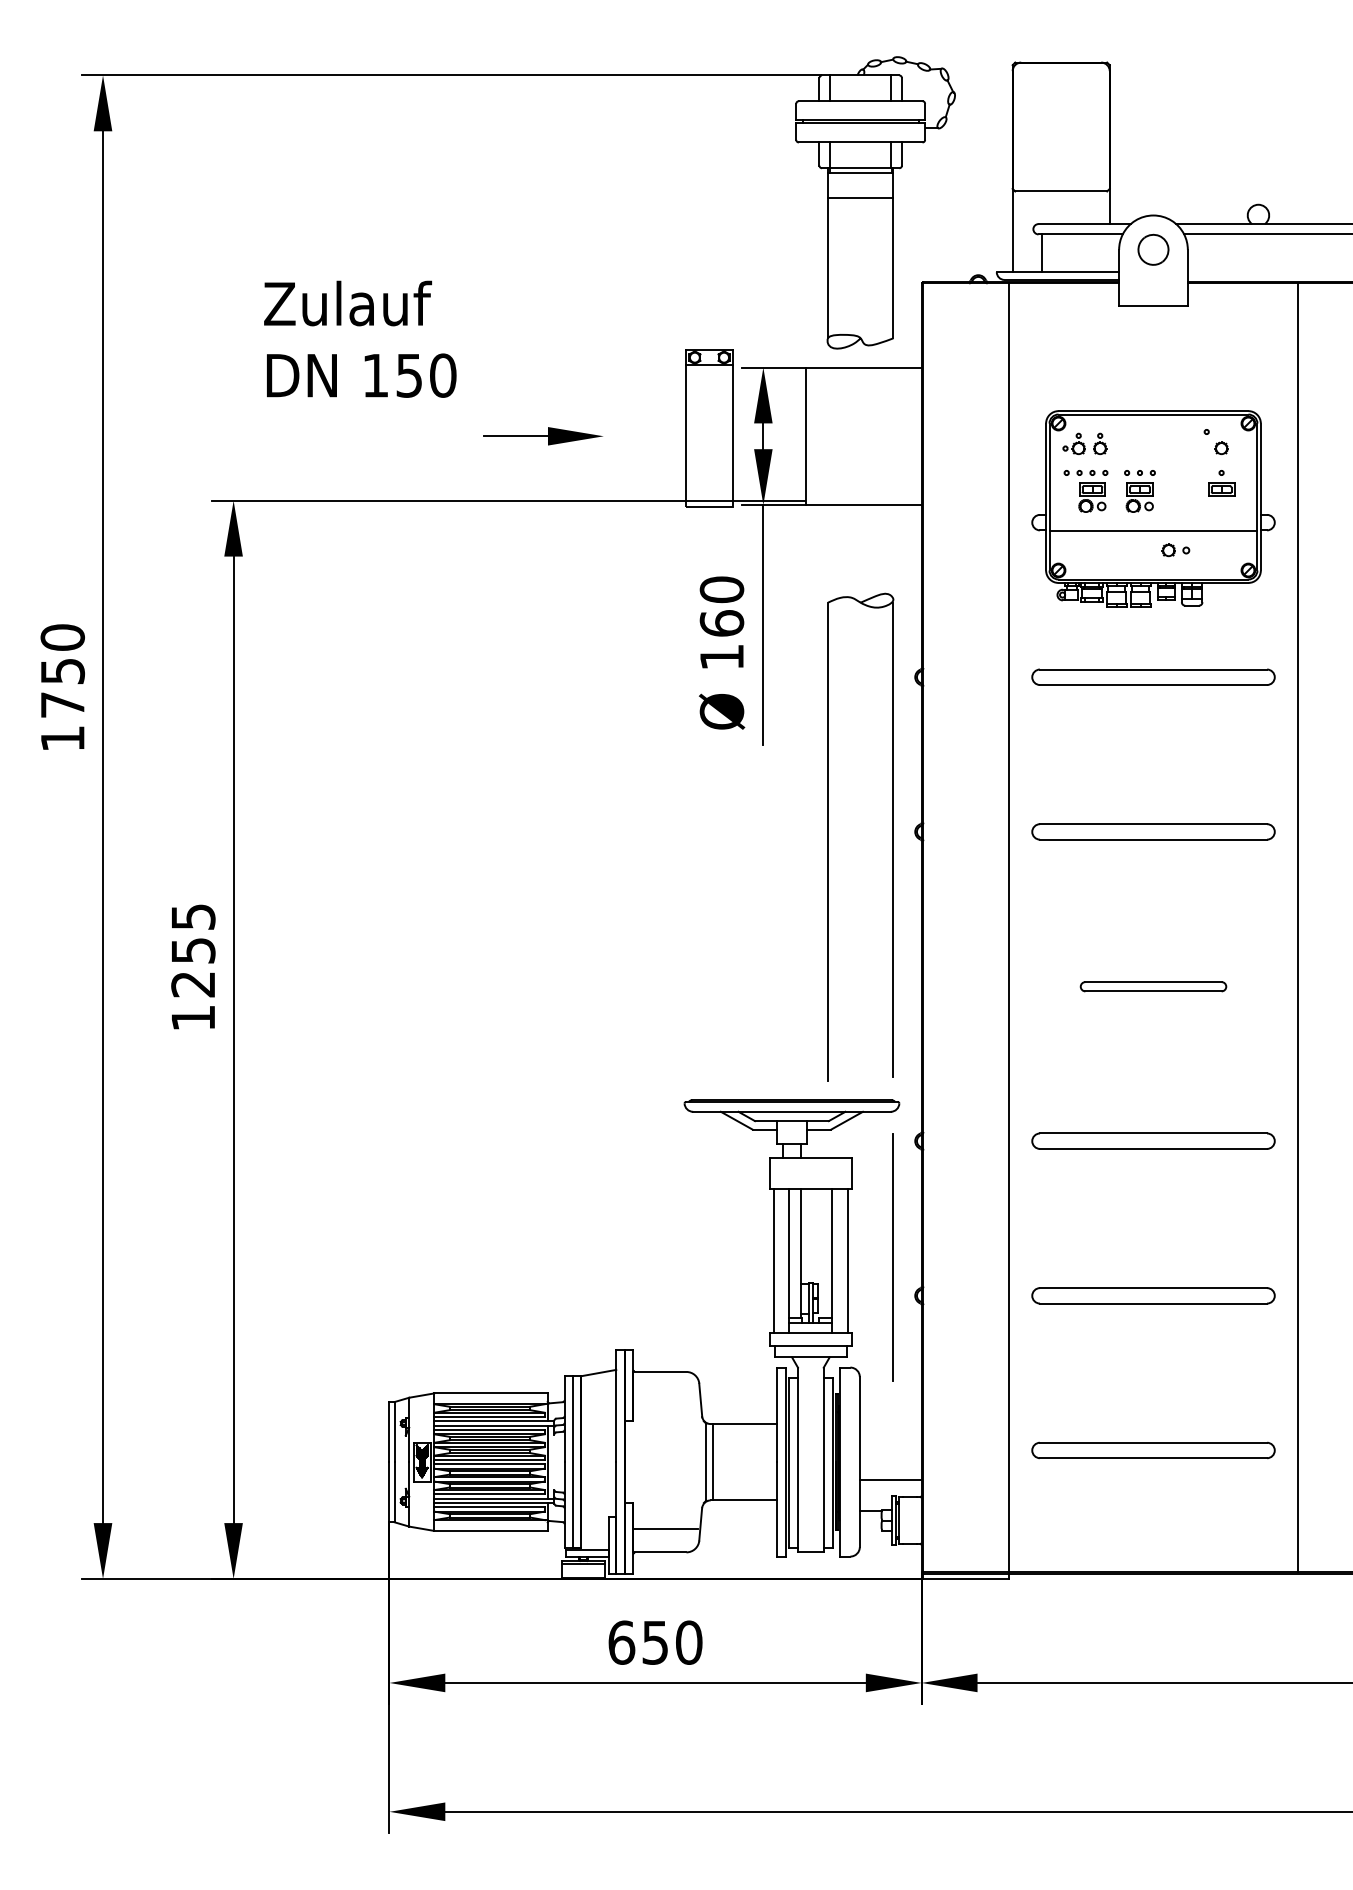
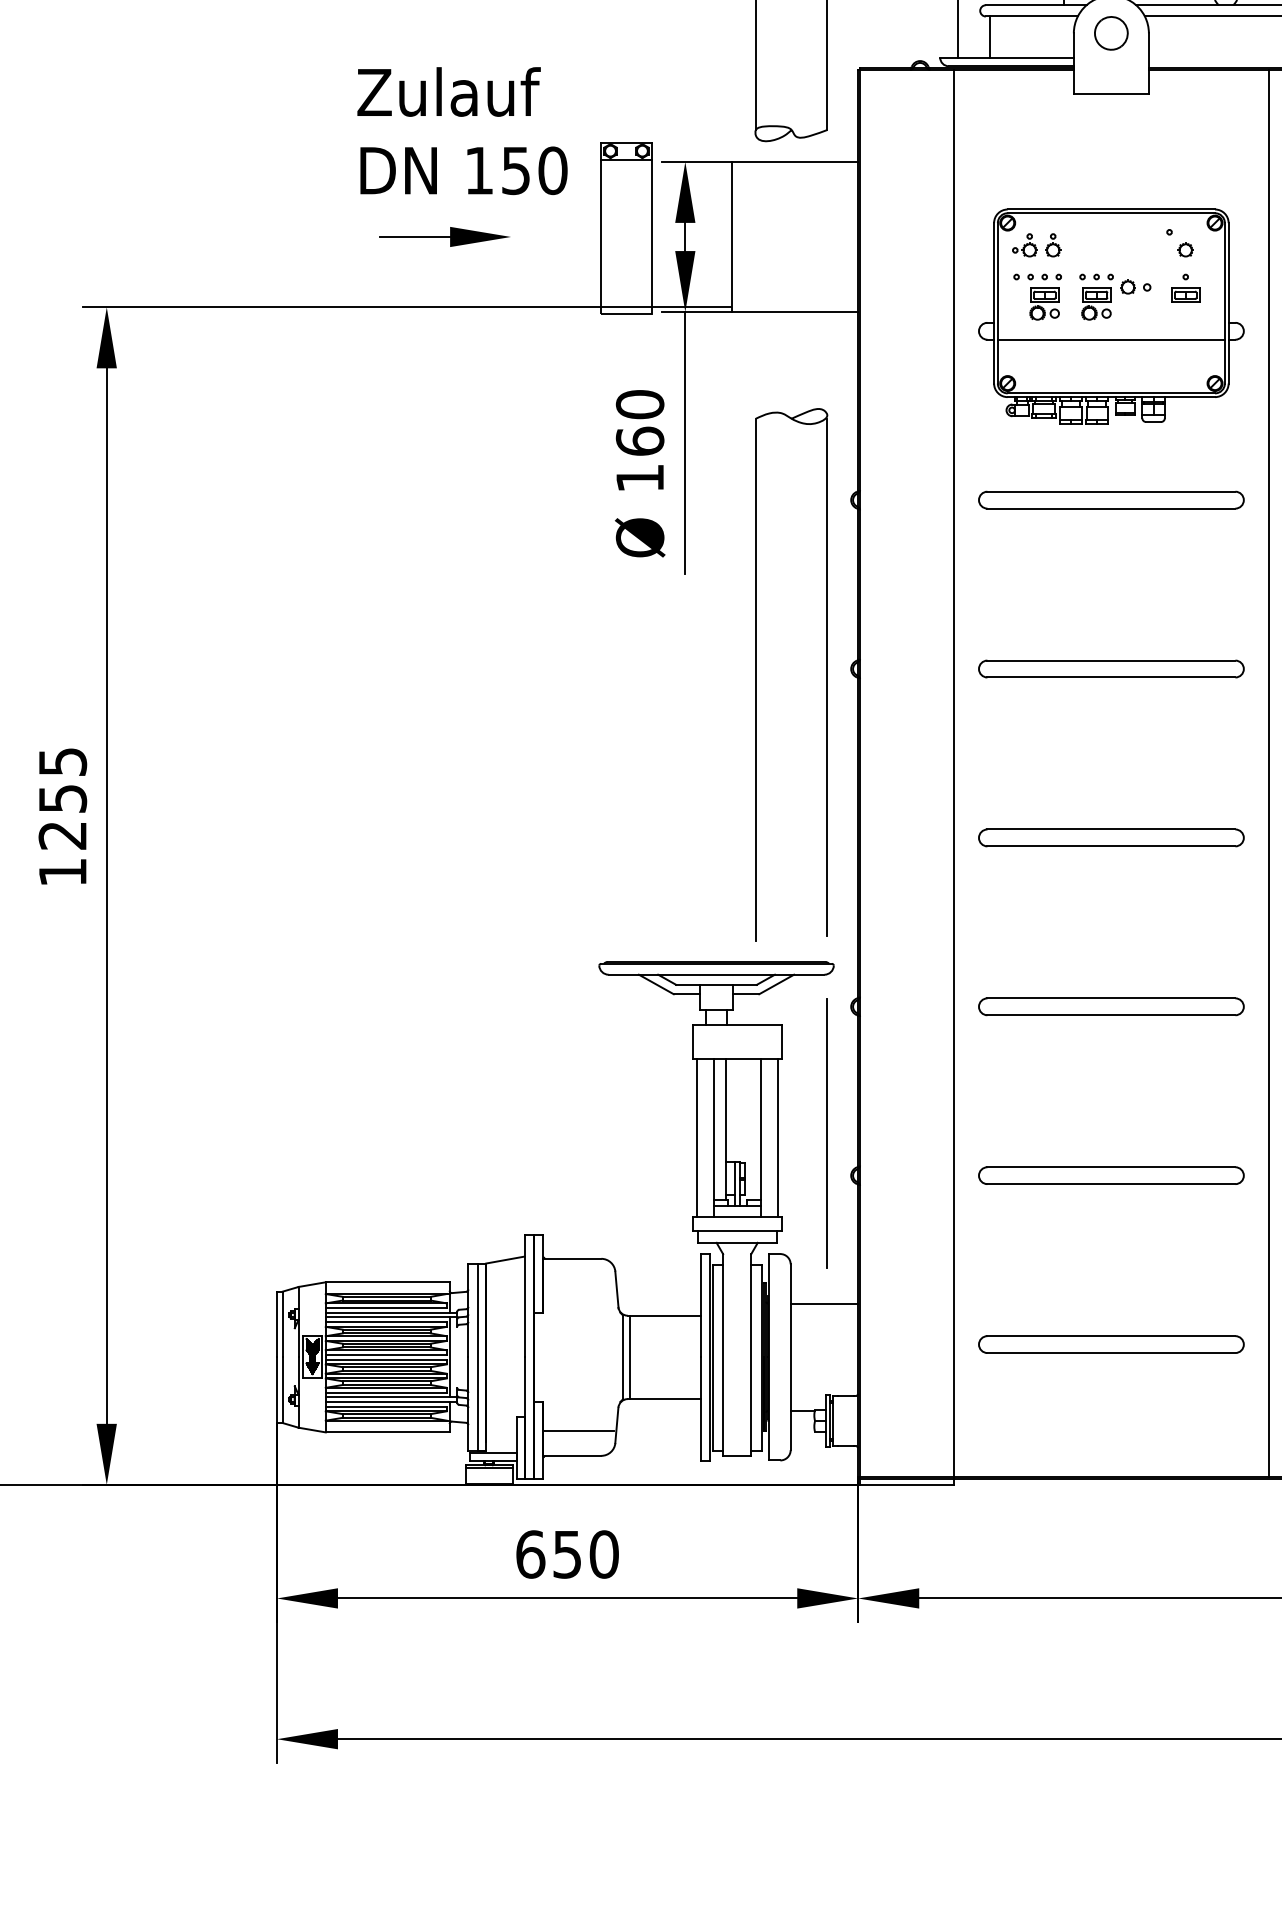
text: (360, 338) -> (462, 130), moved
part: (1175, 550) -> (1135, 287), moved
part: (1153, 986) -> (1111, 837), size x1.67
line: (890, 1479) -> (824, 1303), moved

